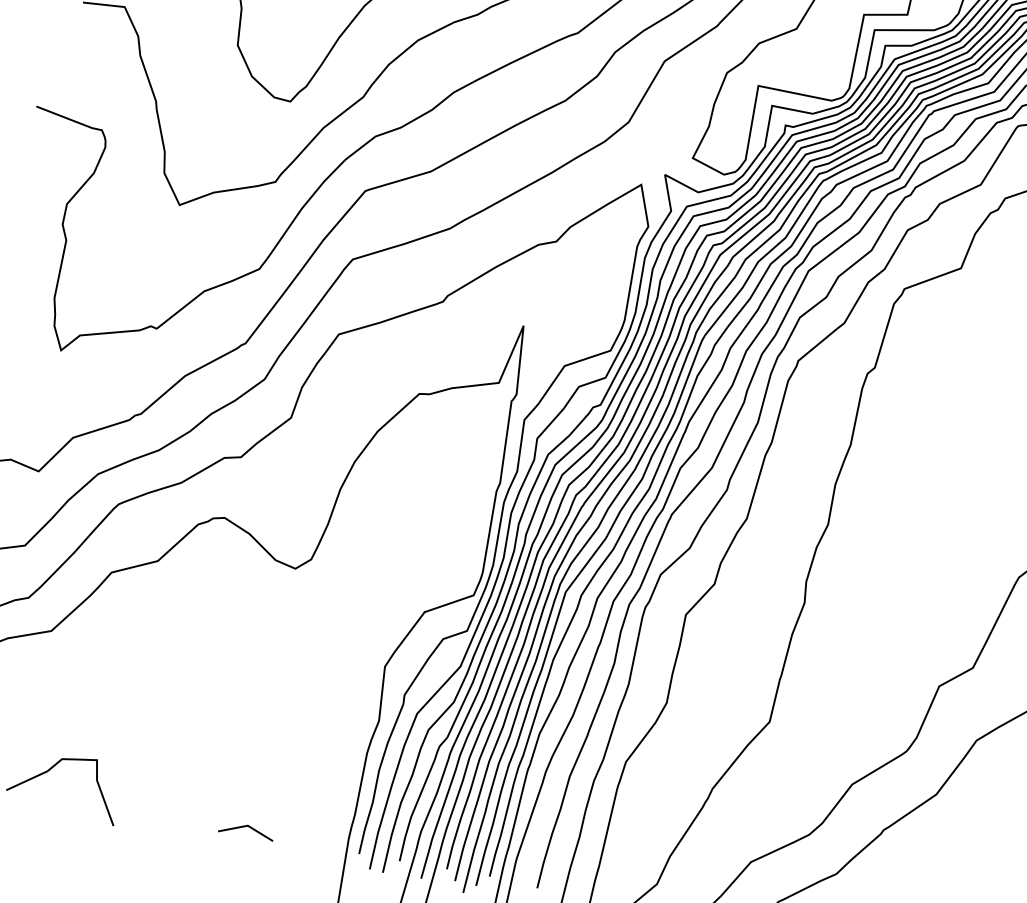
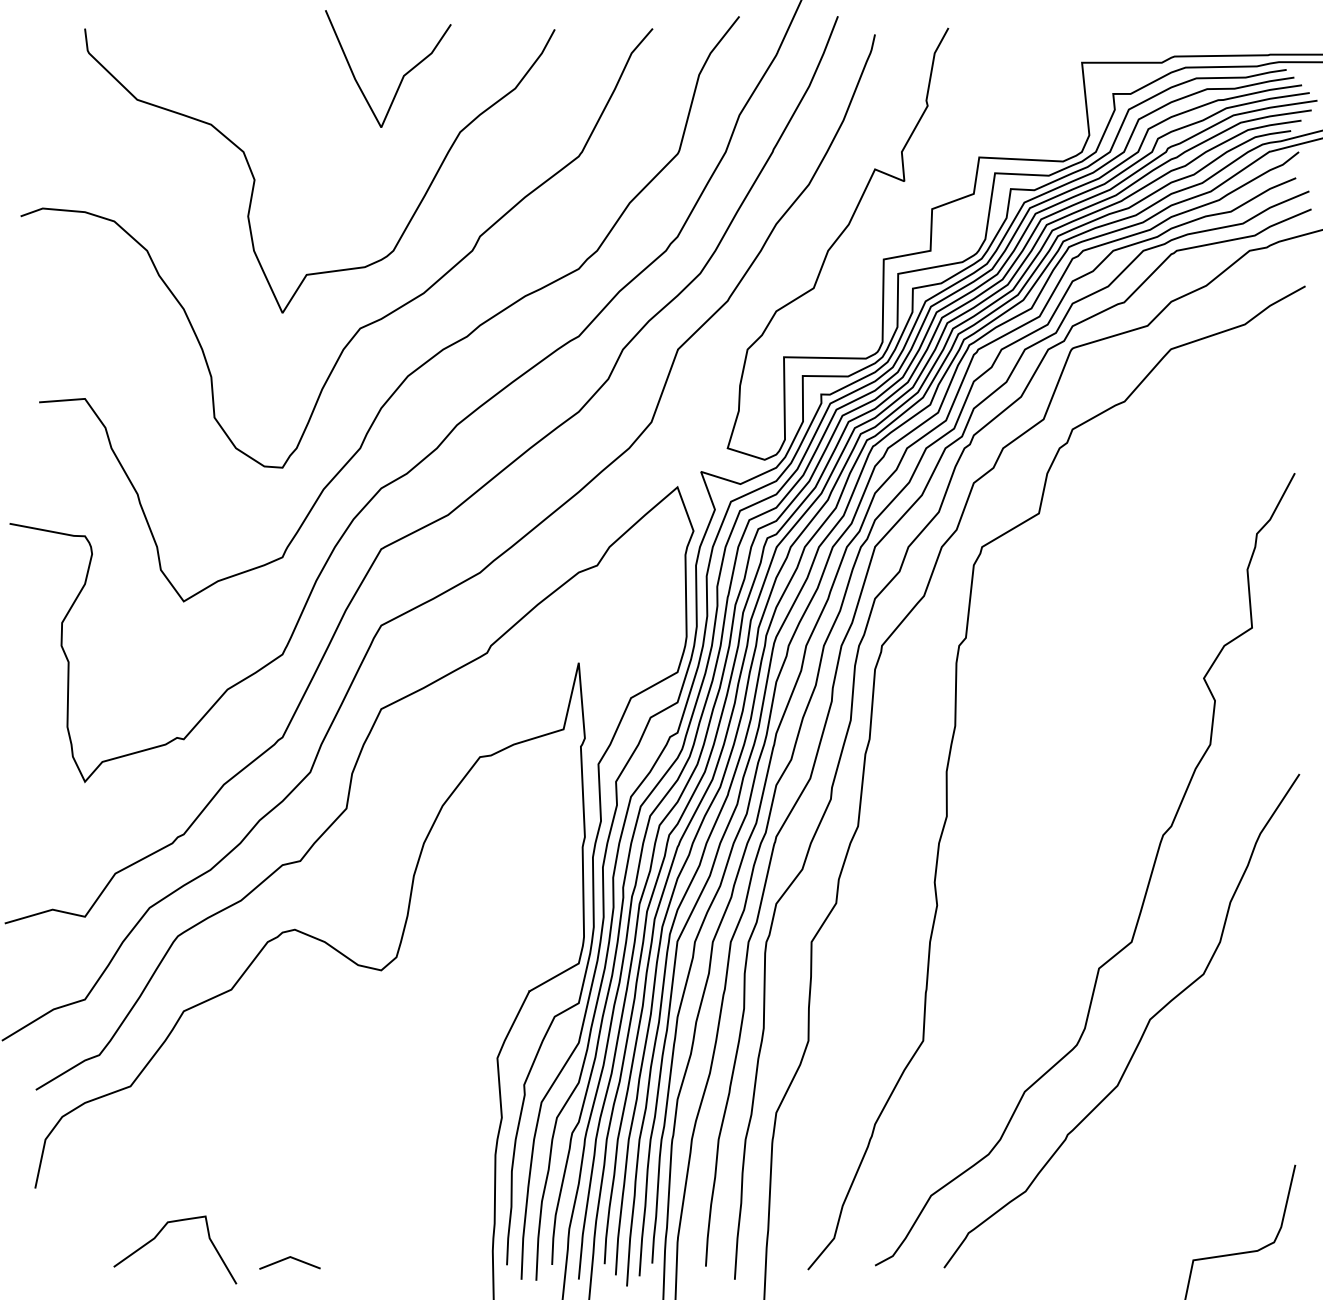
line: (244, 827) -> (287, 1259), moved

